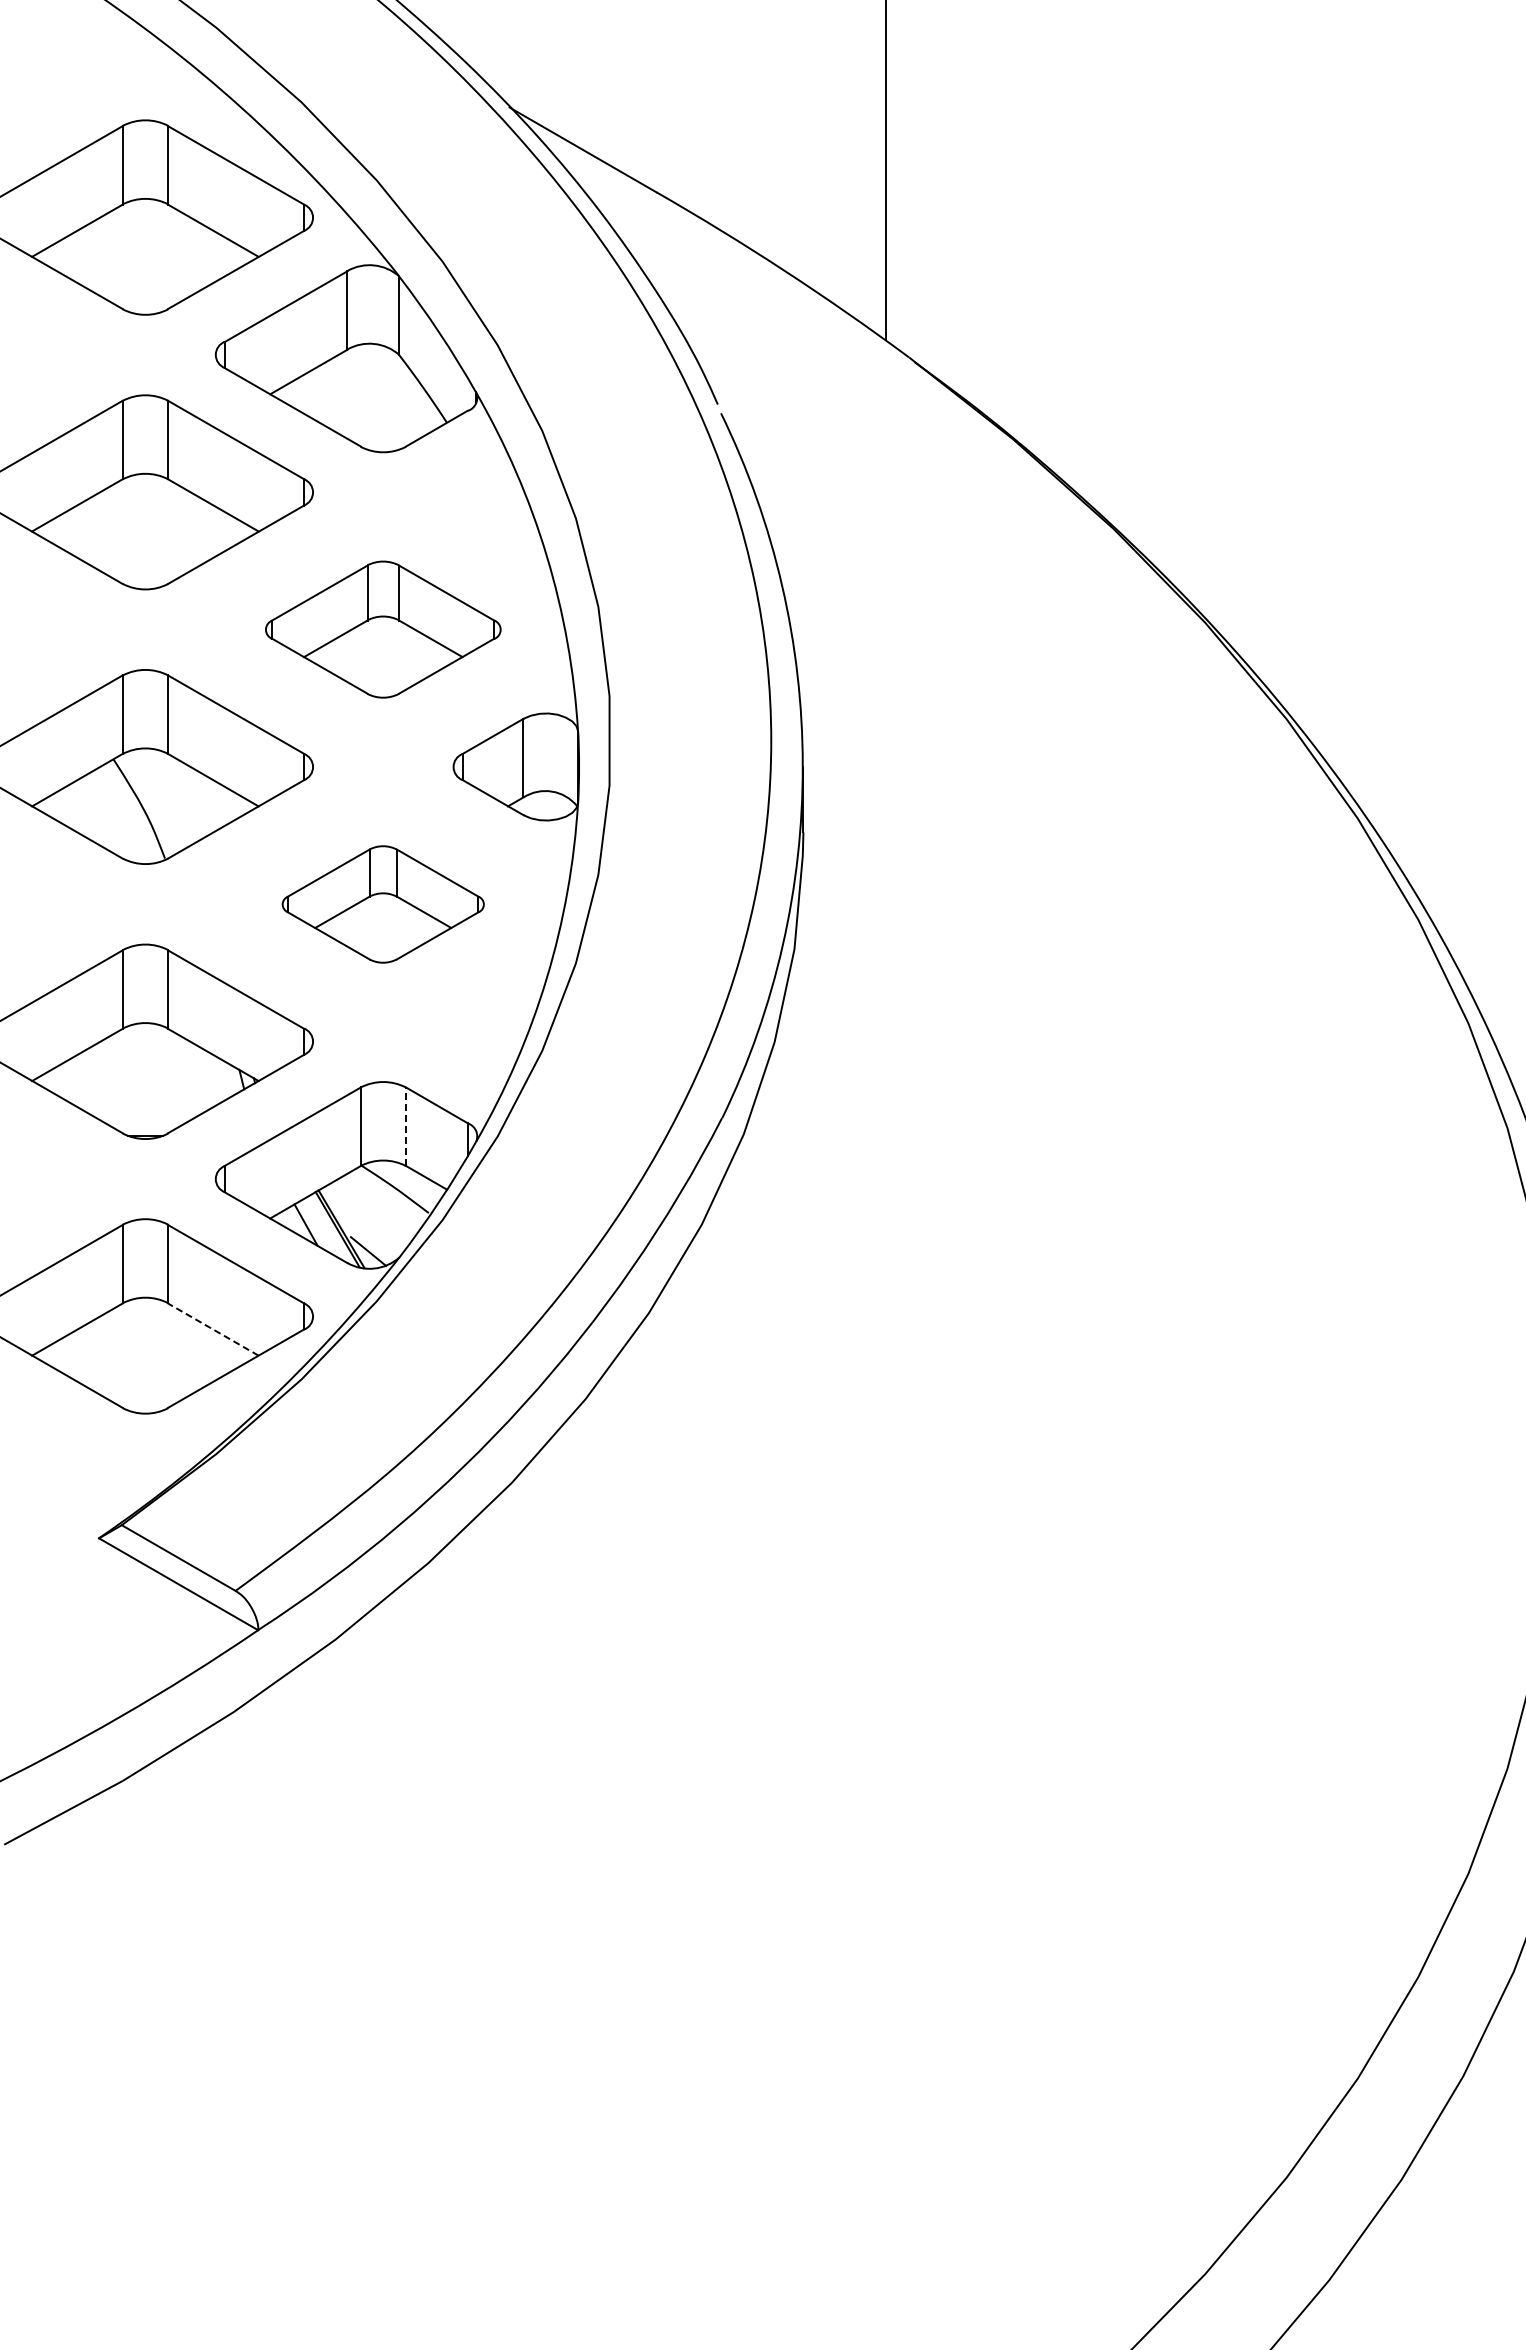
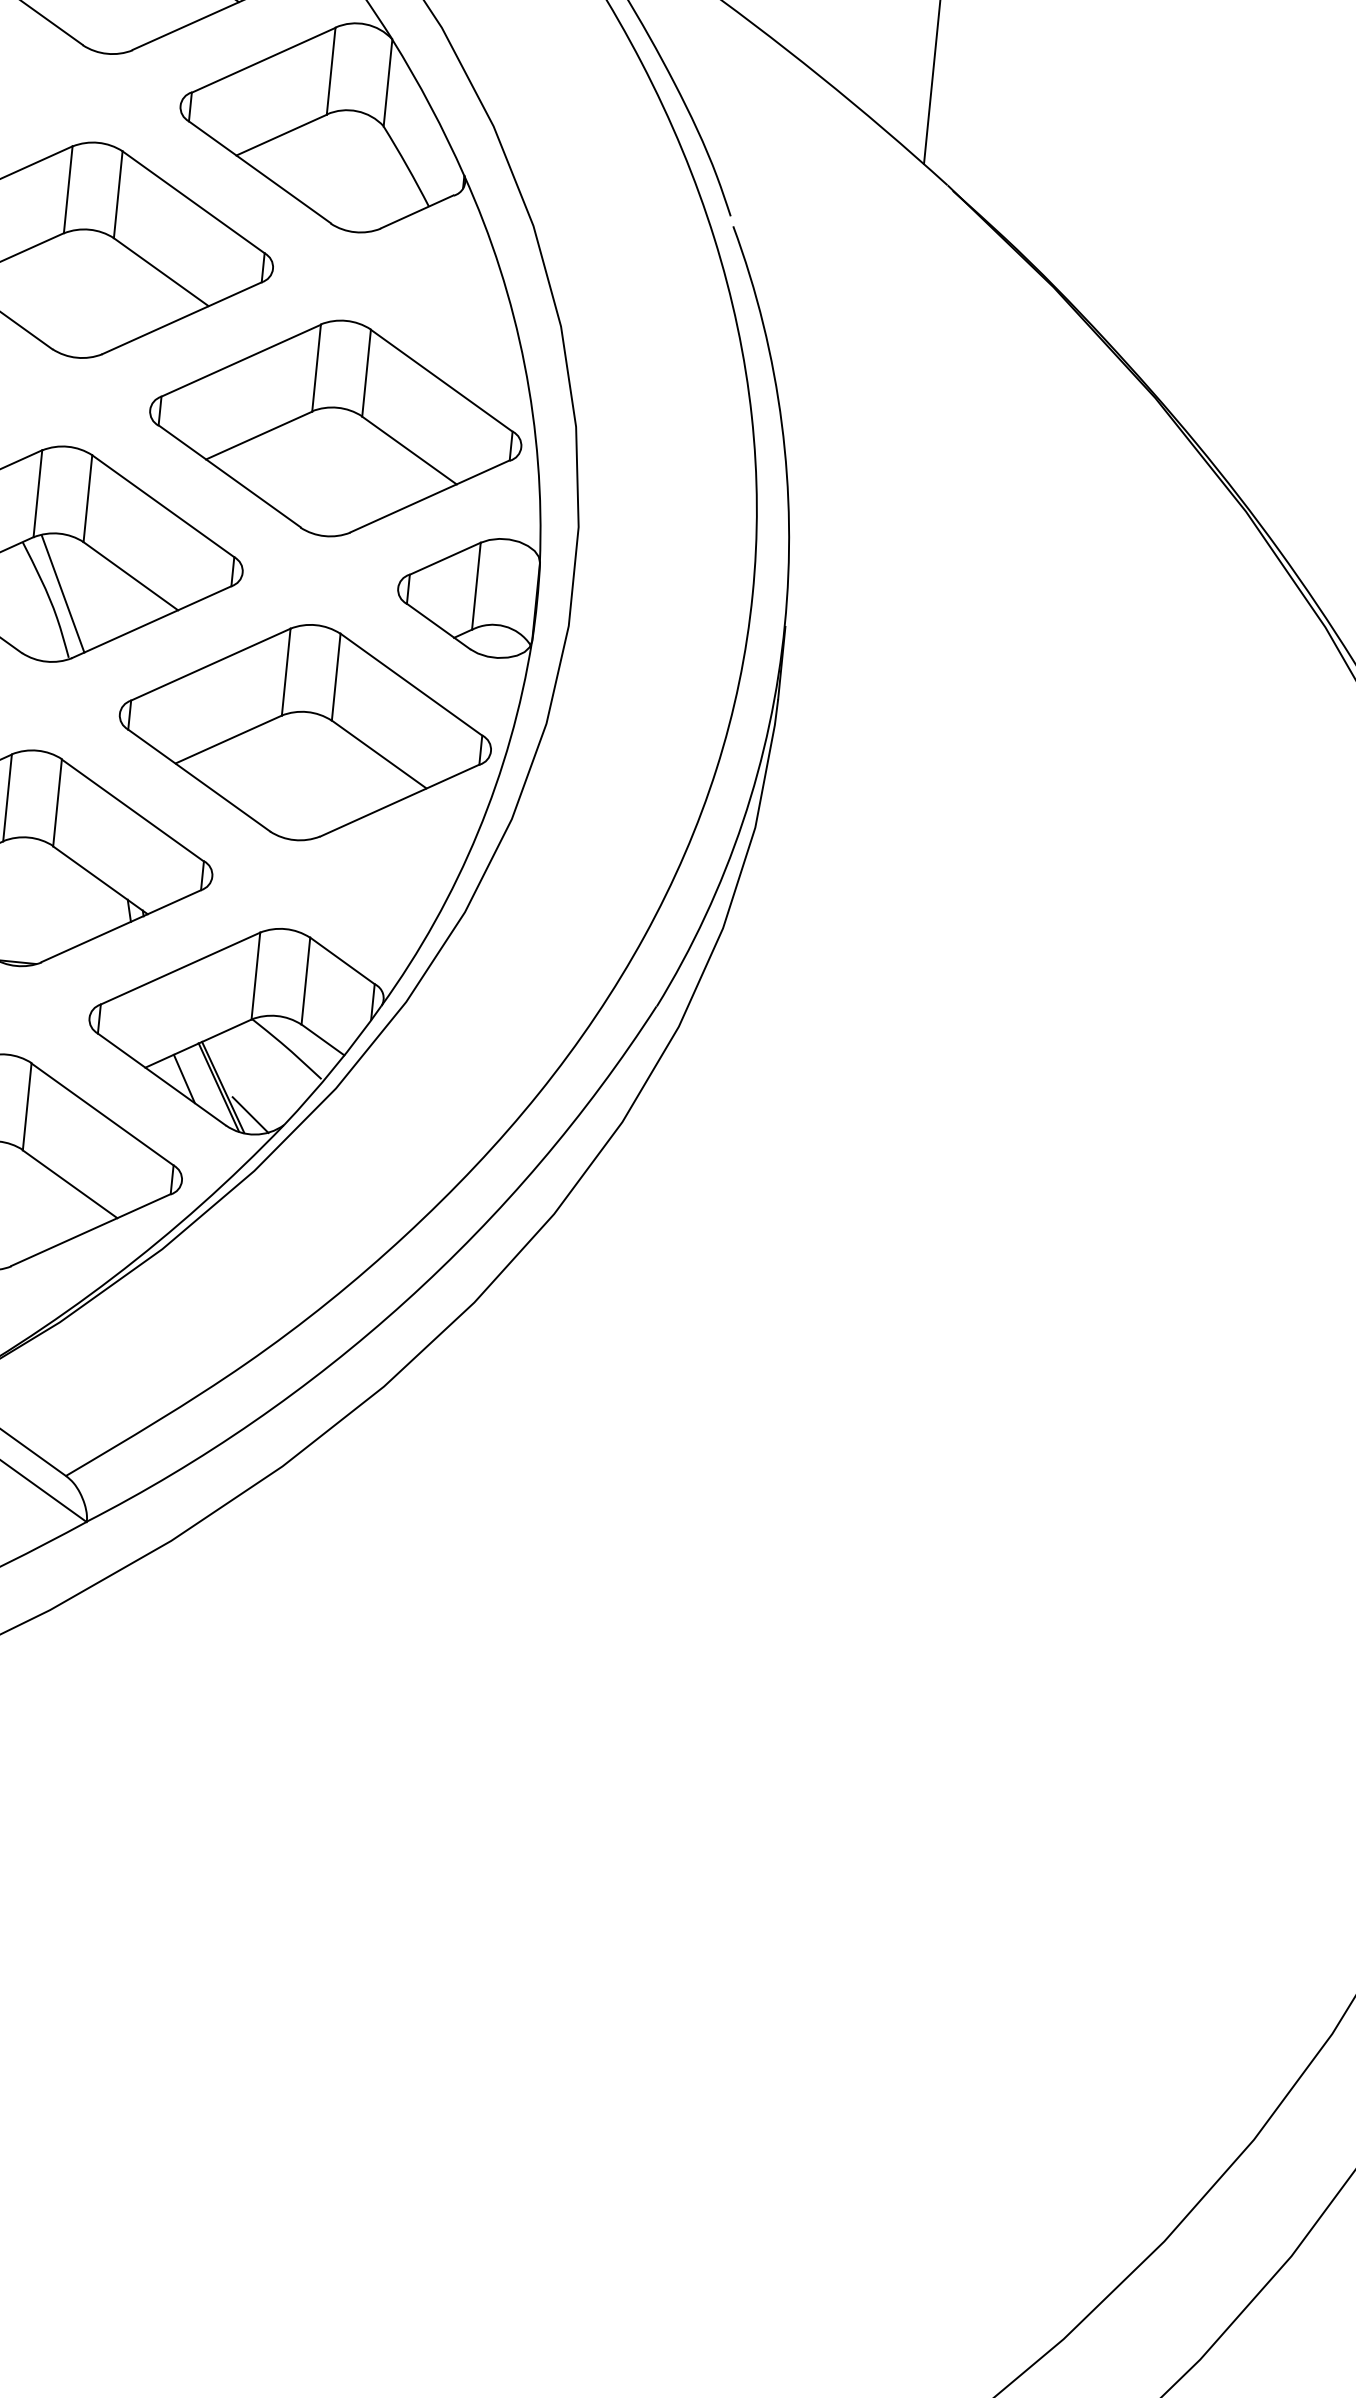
part: (382, 629) -> (334, 428), size x1.43
line: (153, 801) -> (62, 593), added
part: (382, 904) -> (304, 732), size x1.67
line: (406, 1126) -> (306, 980), dashed -> solid
line: (212, 1329) -> (69, 1184), dashed -> solid

